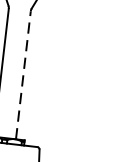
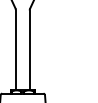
line: (23, 75) -> (29, 50), dashed -> solid

